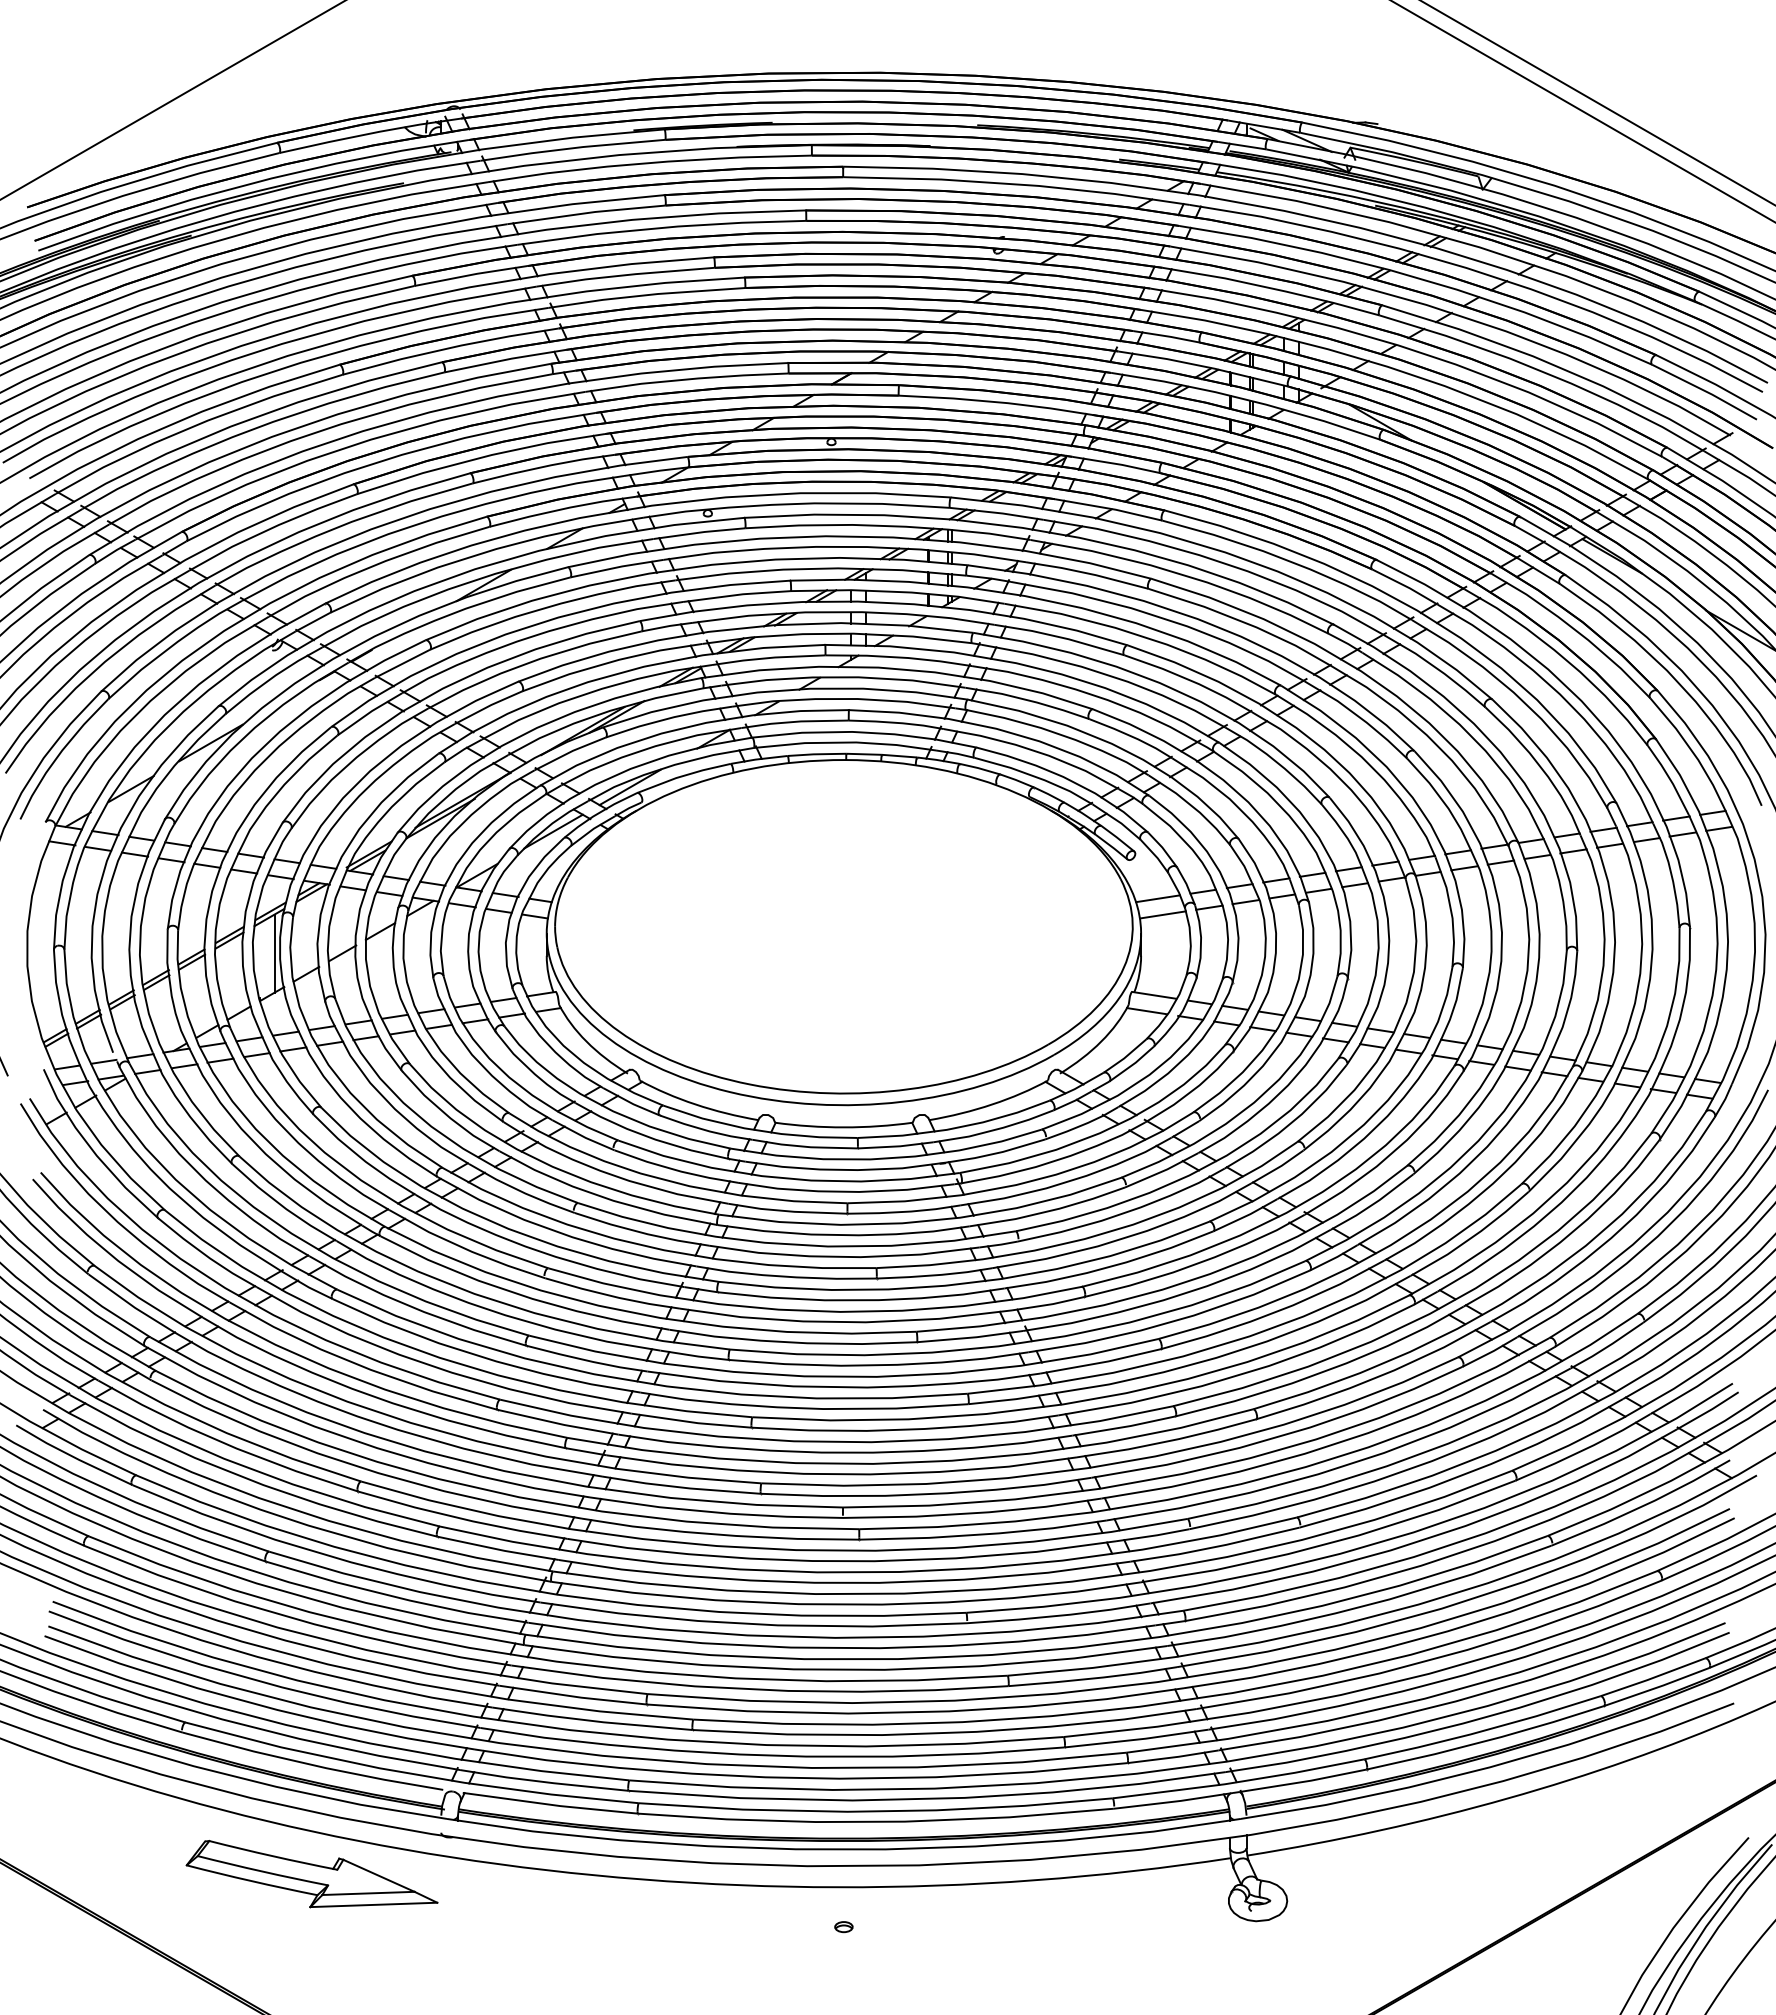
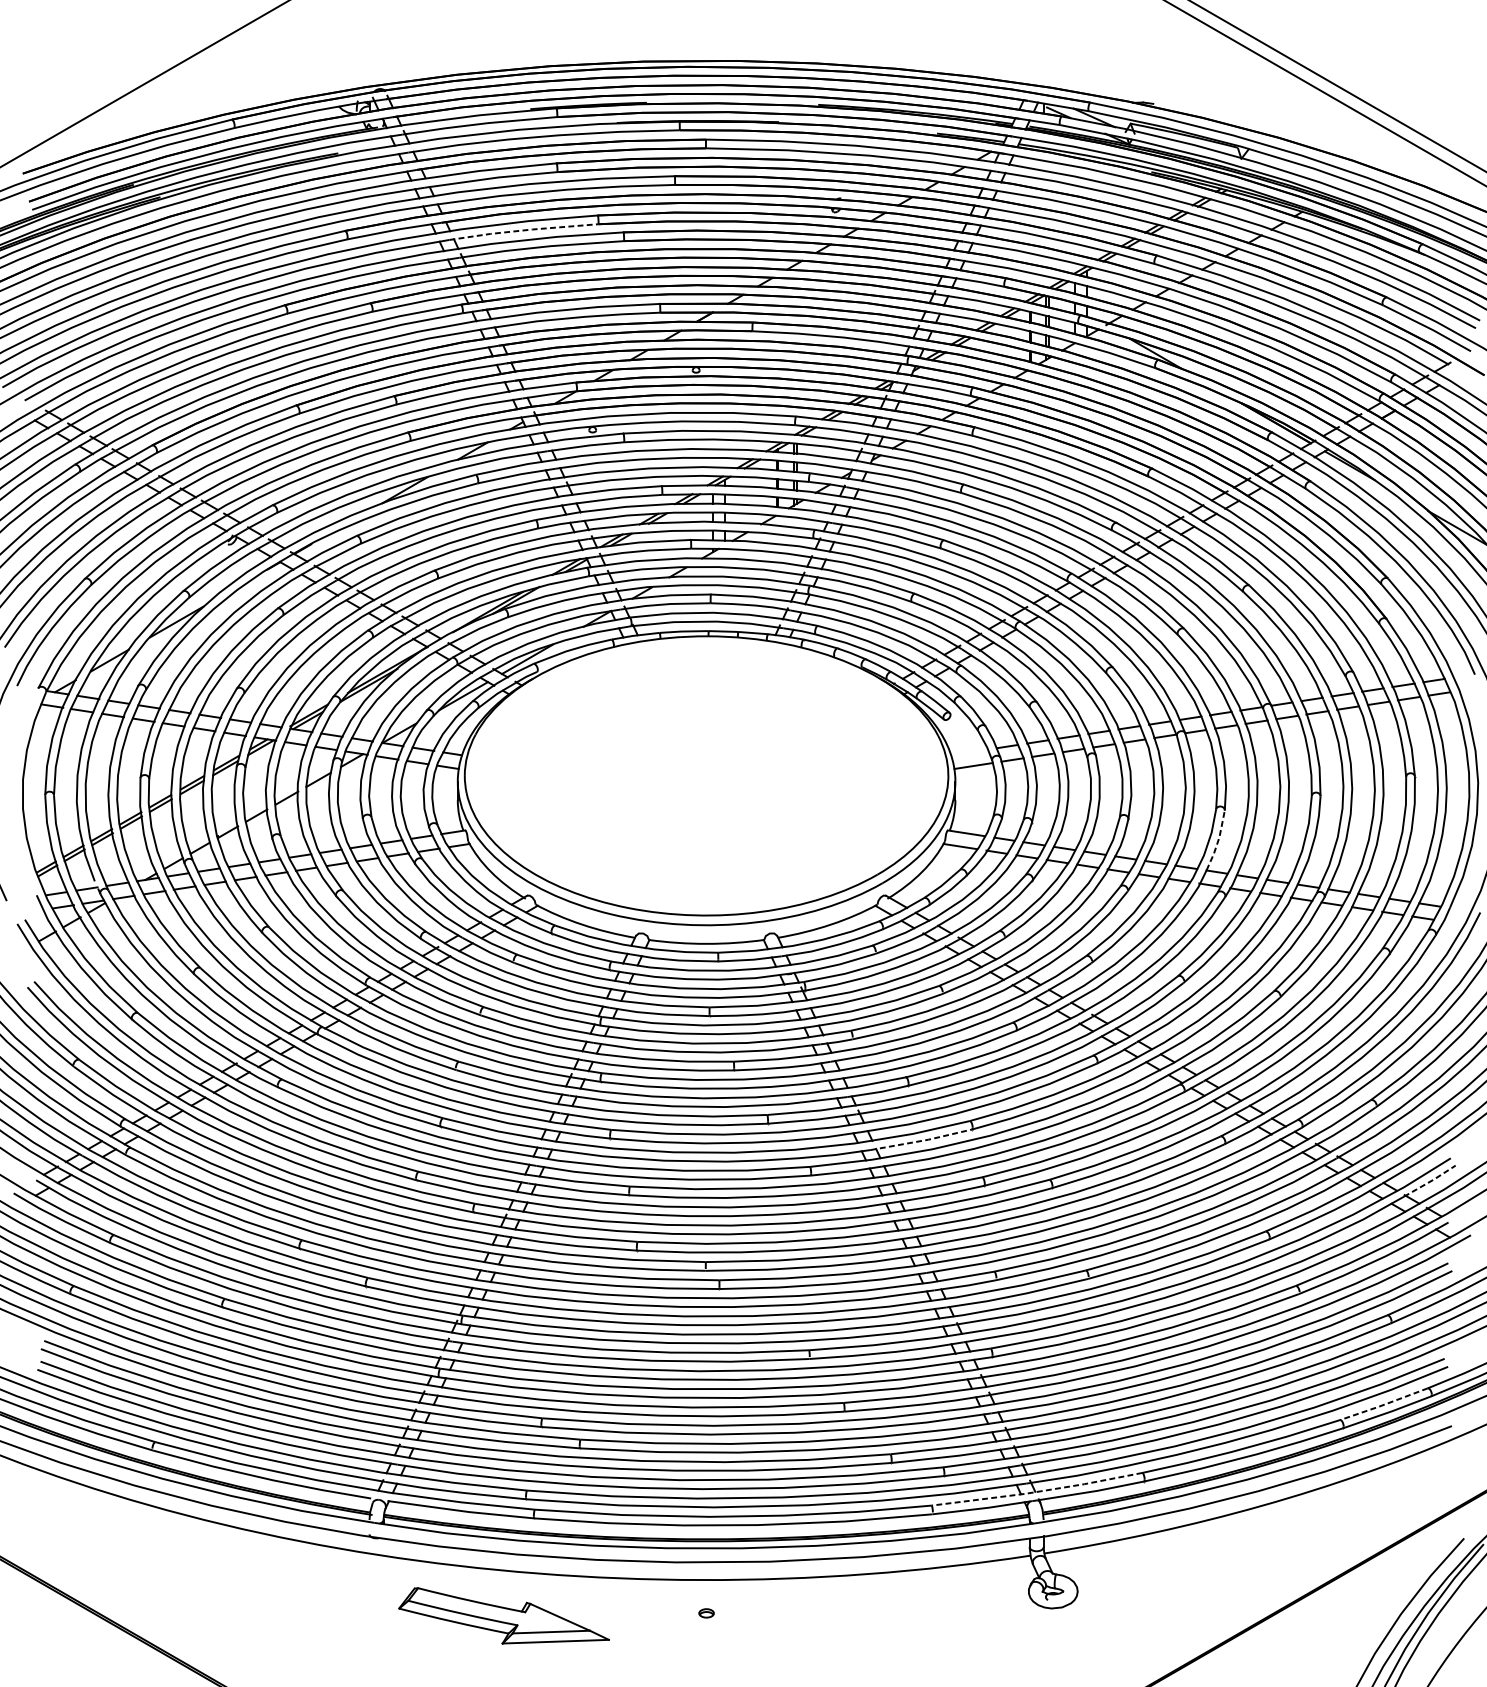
line: (626, 275) -> (524, 230), solid -> dashed
line: (1157, 898) -> (969, 752), removed
line: (274, 953) -> (229, 798), removed
line: (1455, 1004) -> (1218, 840), solid -> dashed
line: (1101, 1362) -> (922, 1140), solid -> dashed
line: (1708, 1411) -> (1430, 1181), solid -> dashed
line: (1652, 1678) -> (1383, 1405), solid -> dashed
line: (1239, 1781) -> (1037, 1491), solid -> dashed
part: (311, 1874) -> (503, 1616), moved

